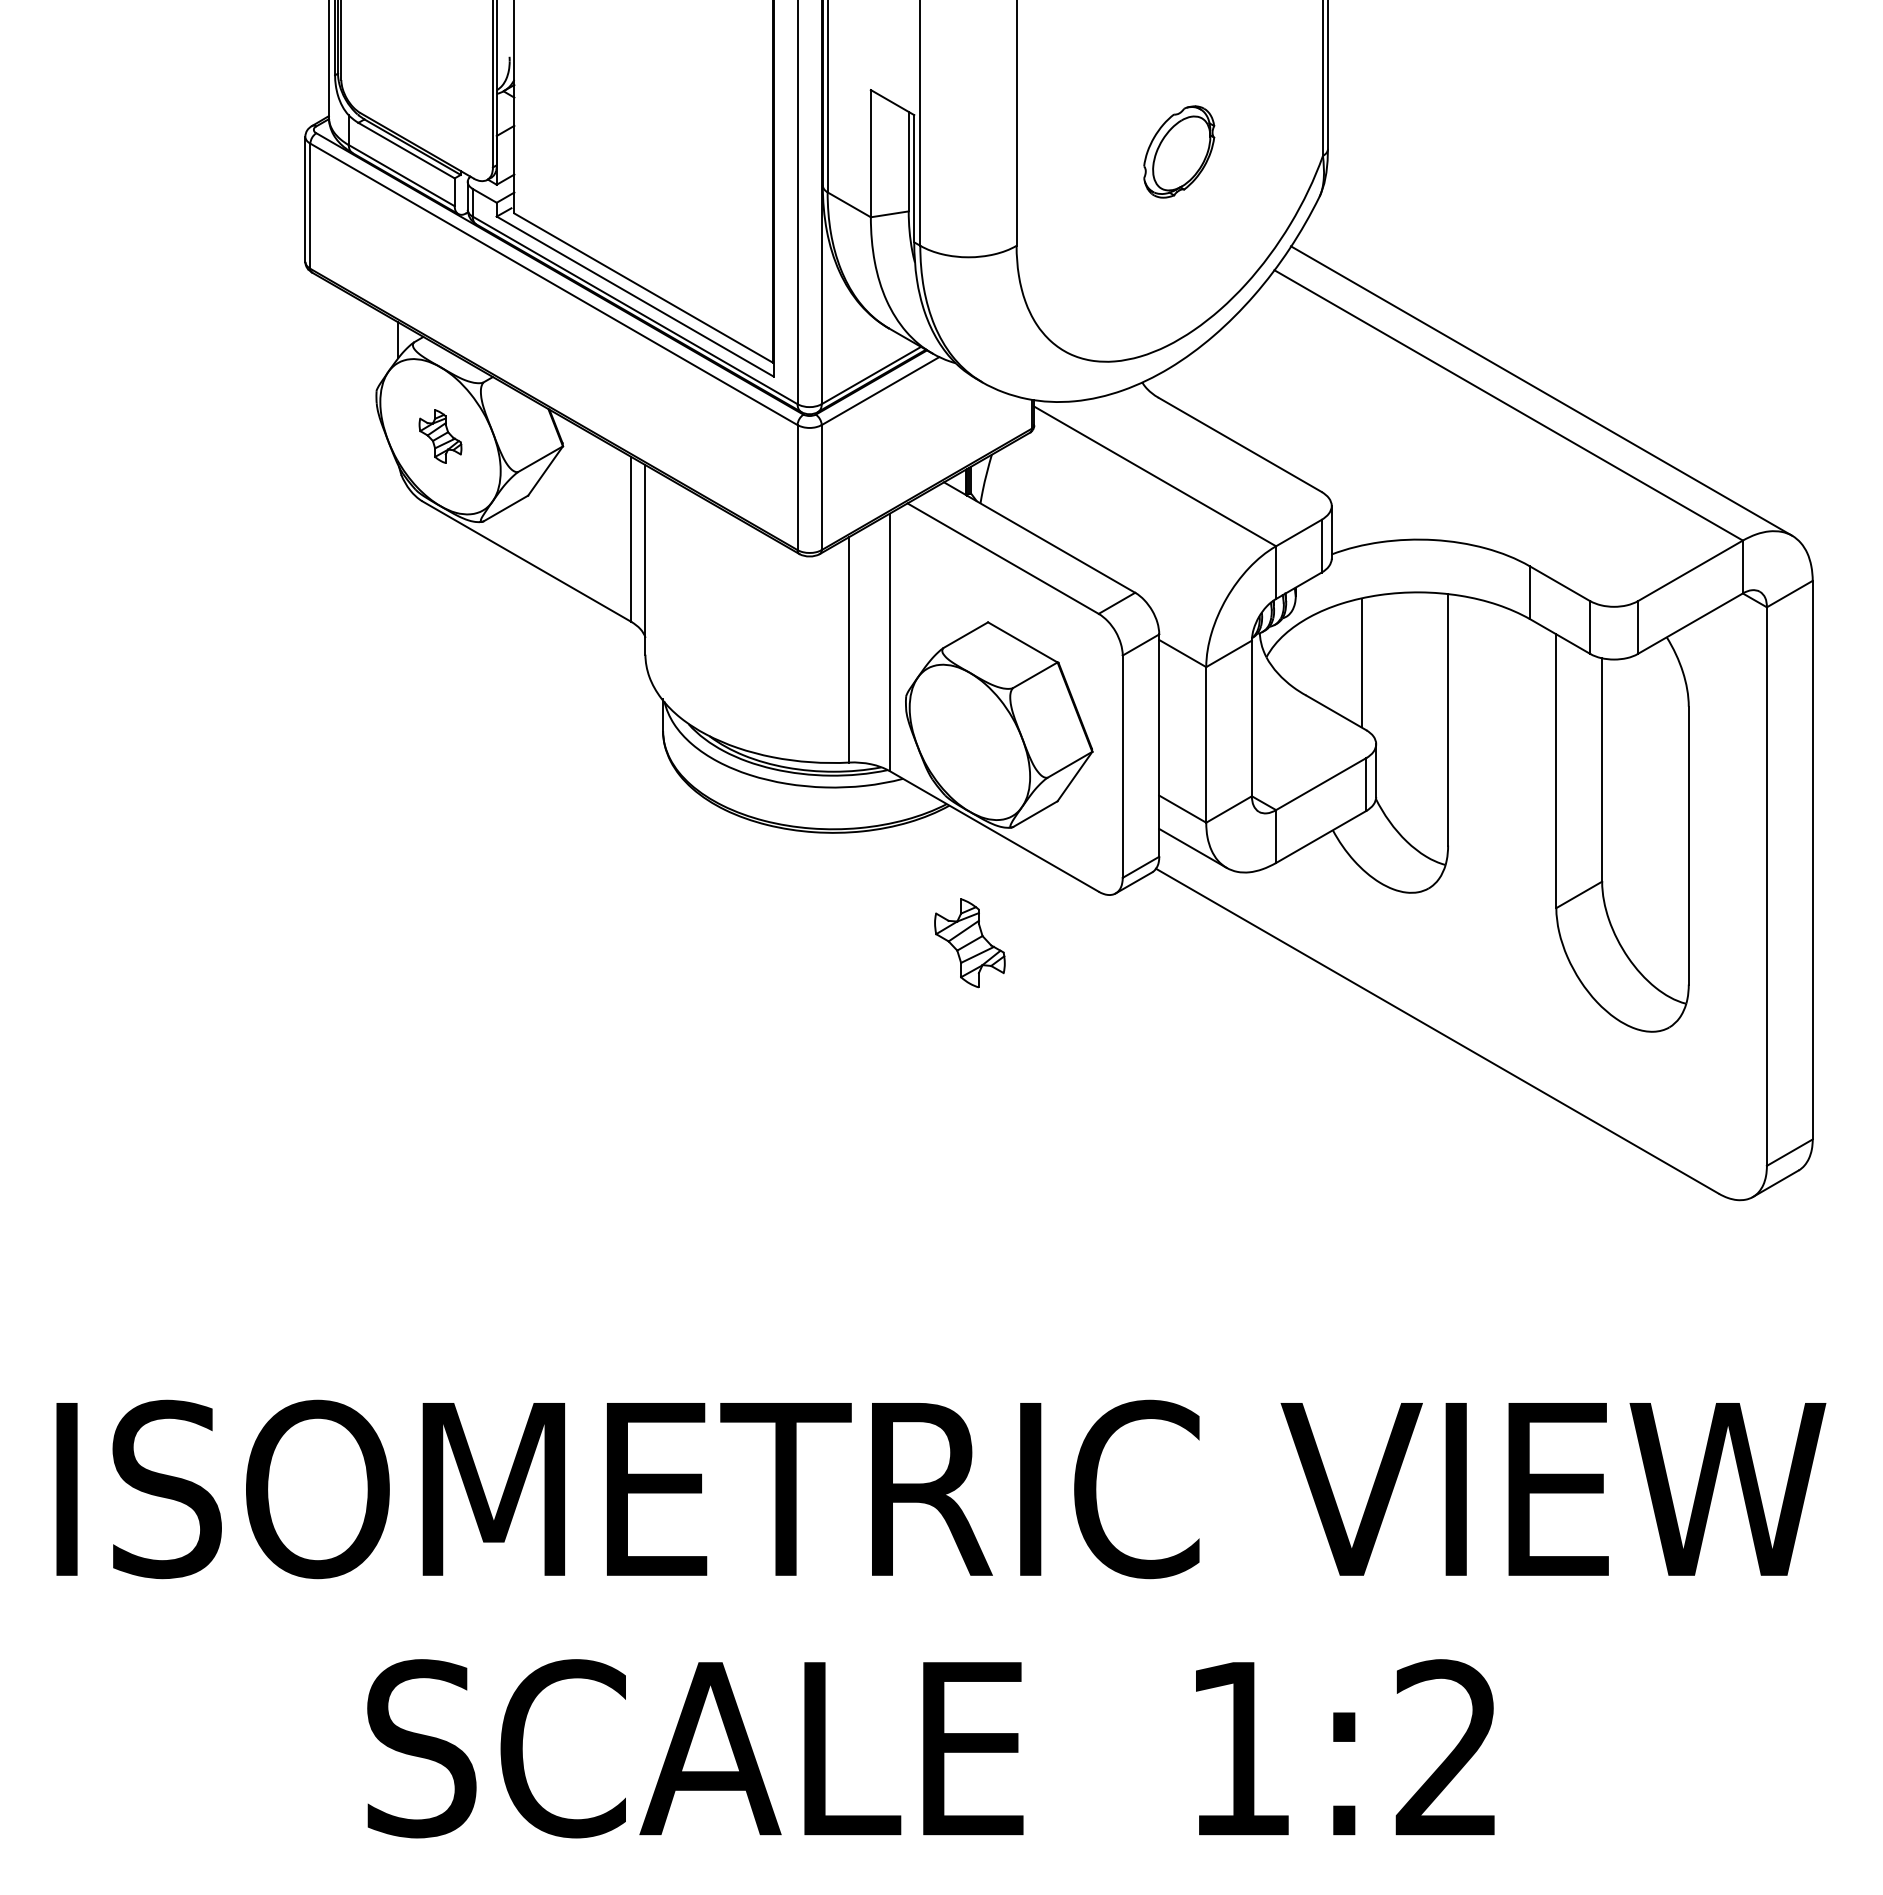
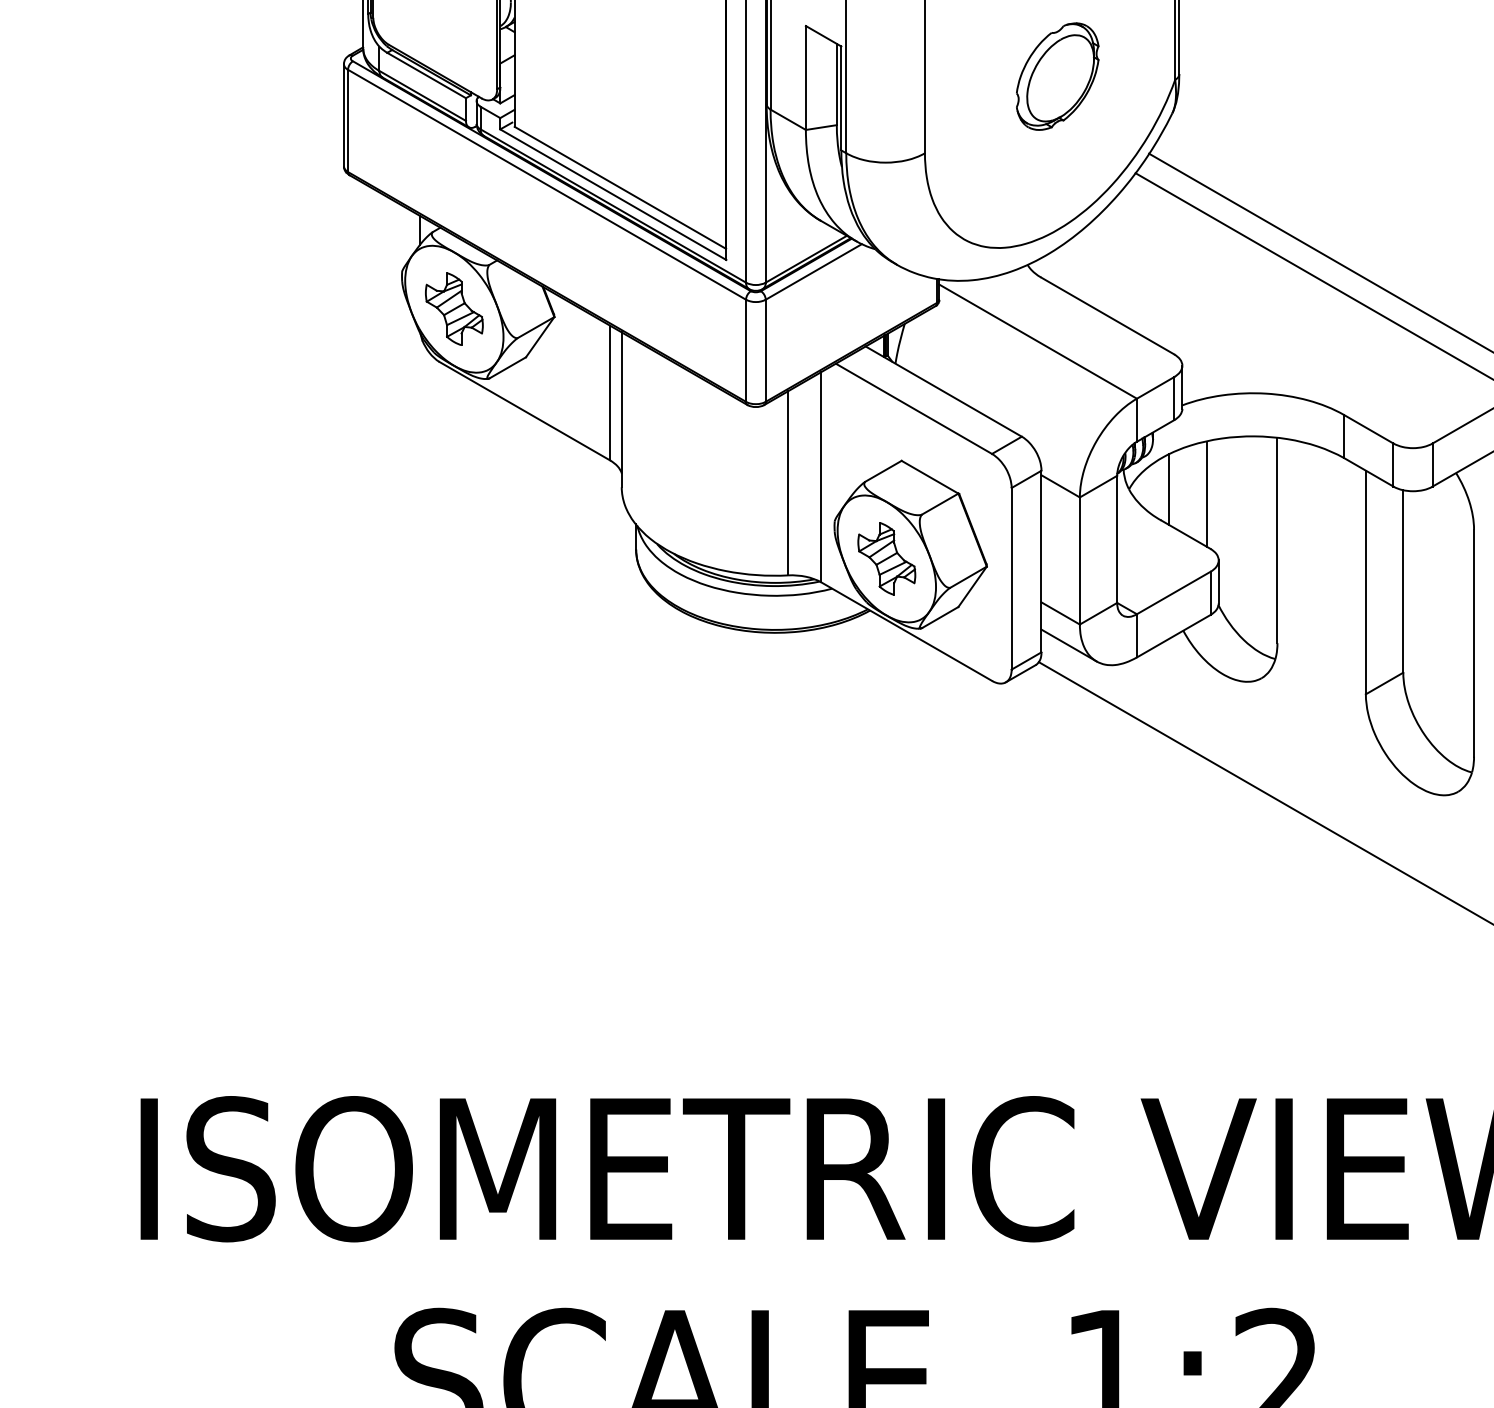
part: (1179, 151) -> (1058, 76), size x1.43
part: (440, 436) -> (454, 309), size x1.67
line: (1315, 657) -> (1169, 489), added
part: (969, 943) -> (886, 559), moved

